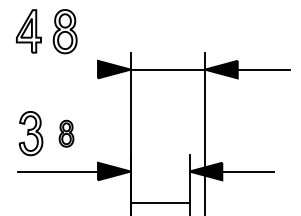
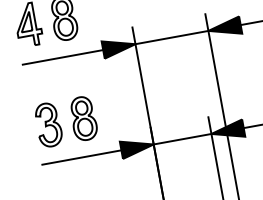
line: (57, 69) -> (63, 57), added
part: (66, 133) -> (83, 118), size x1.67
line: (159, 202) -> (181, 139), moved

